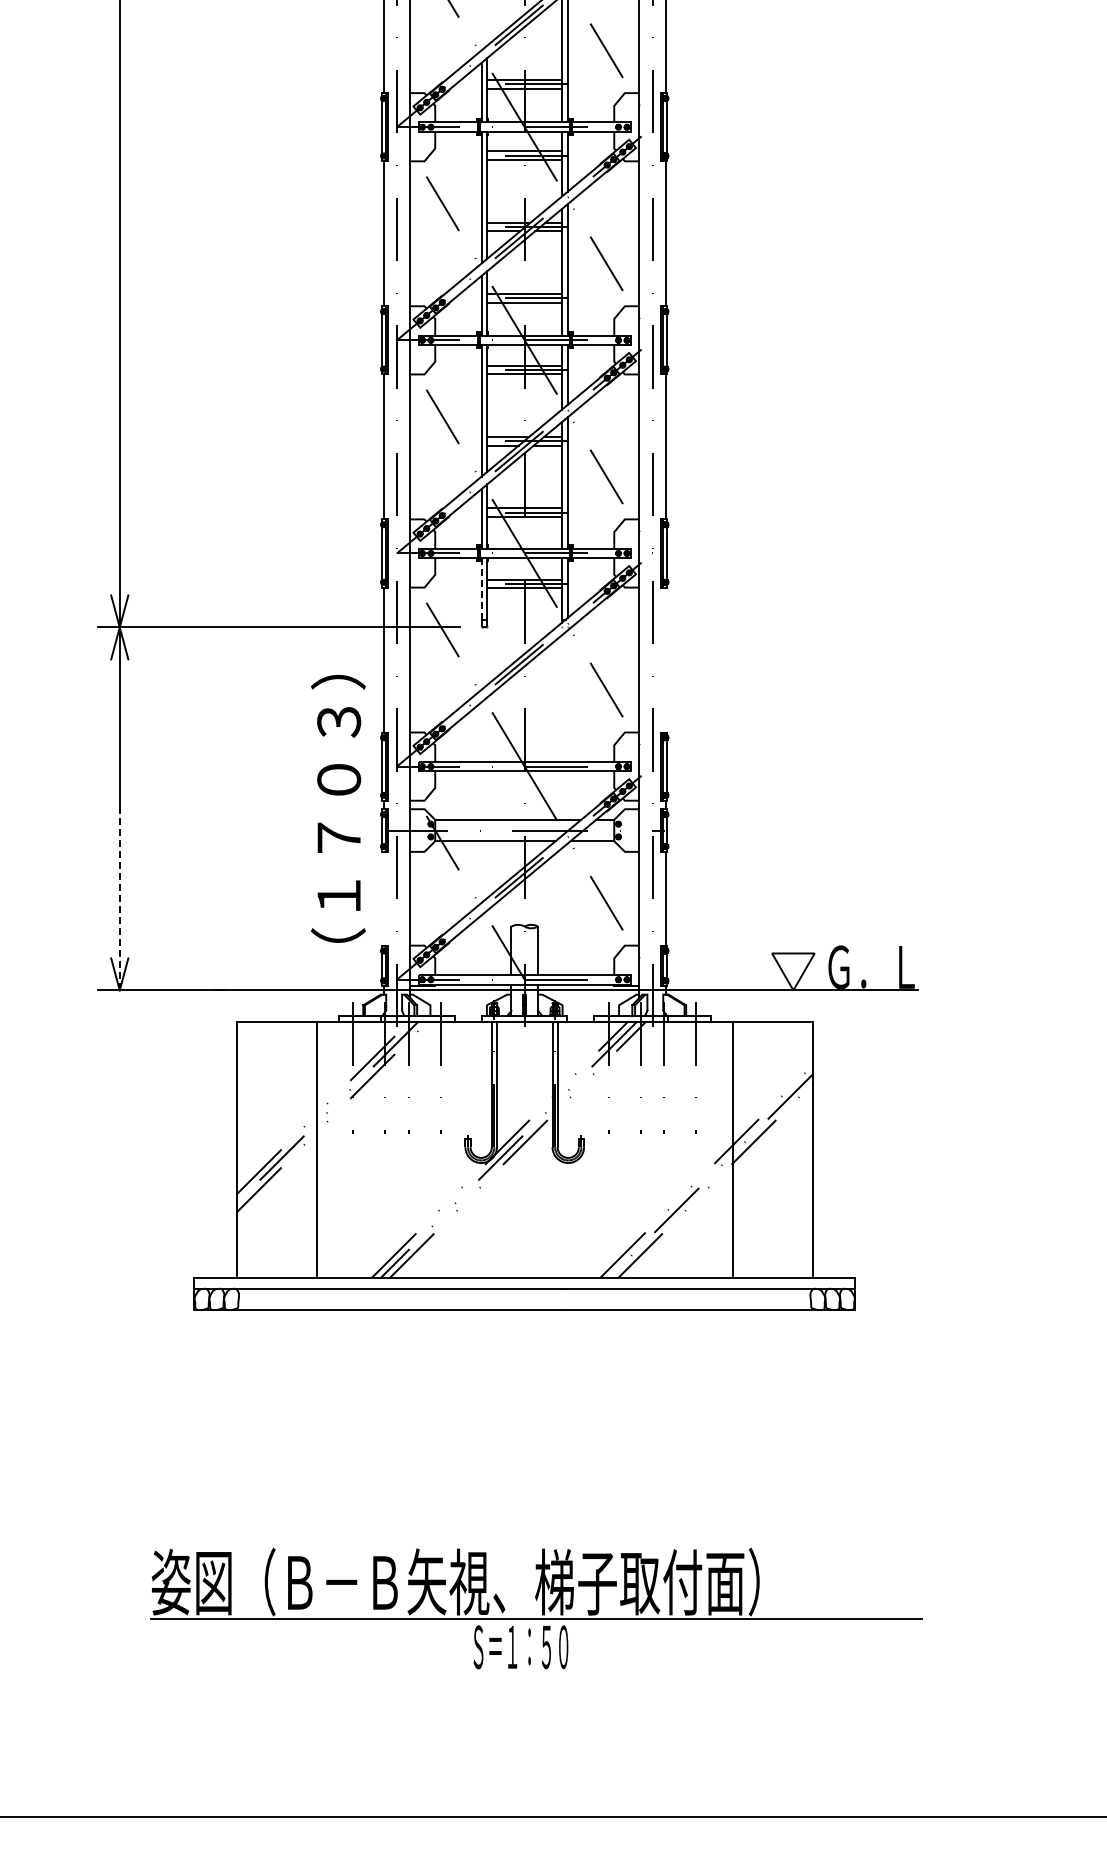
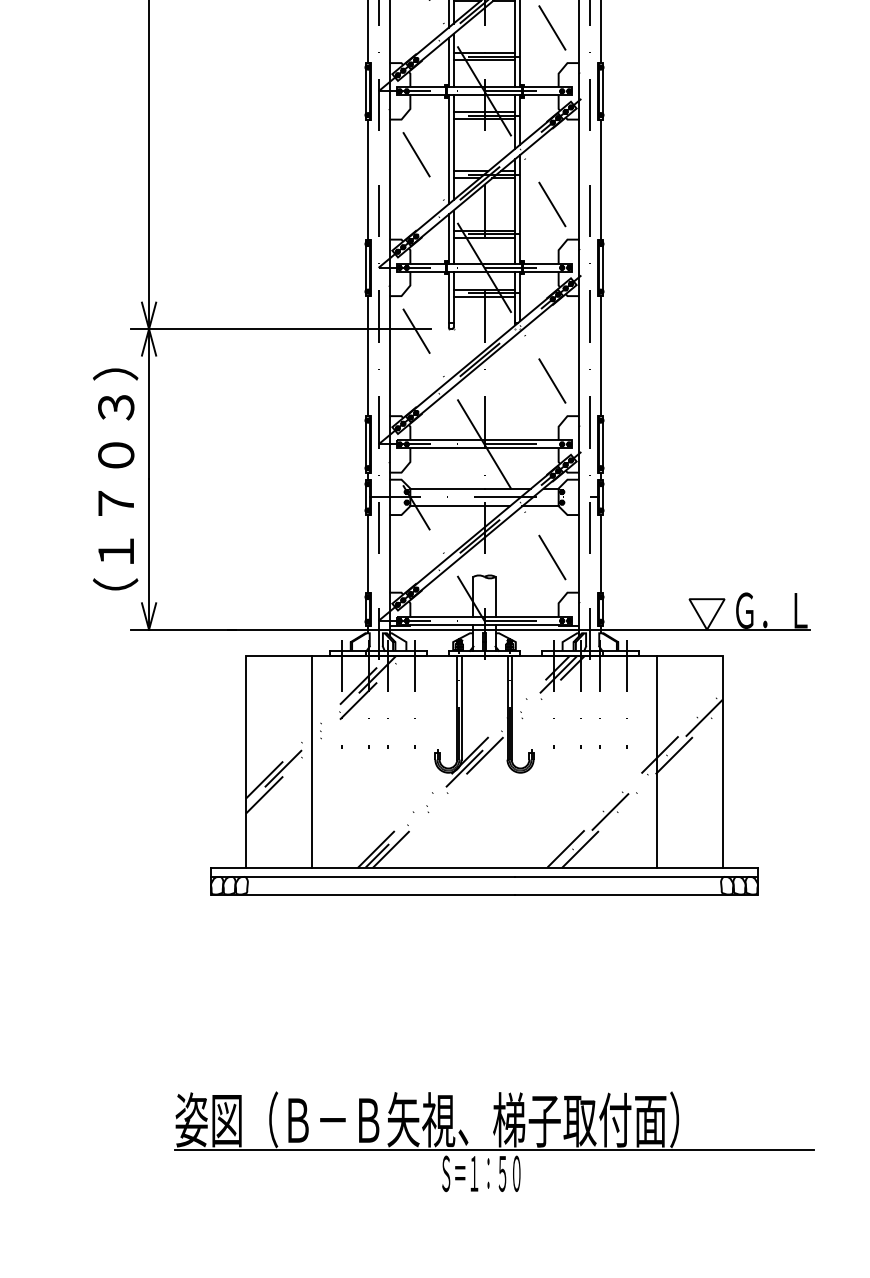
line: (481, 589) -> (448, 297), dashed -> solid
line: (665, 659) -> (601, 355), added
text: (338, 808) -> (115, 479), moved
line: (383, 898) -> (367, 553), added
line: (119, 899) -> (148, 554), dashed -> solid

